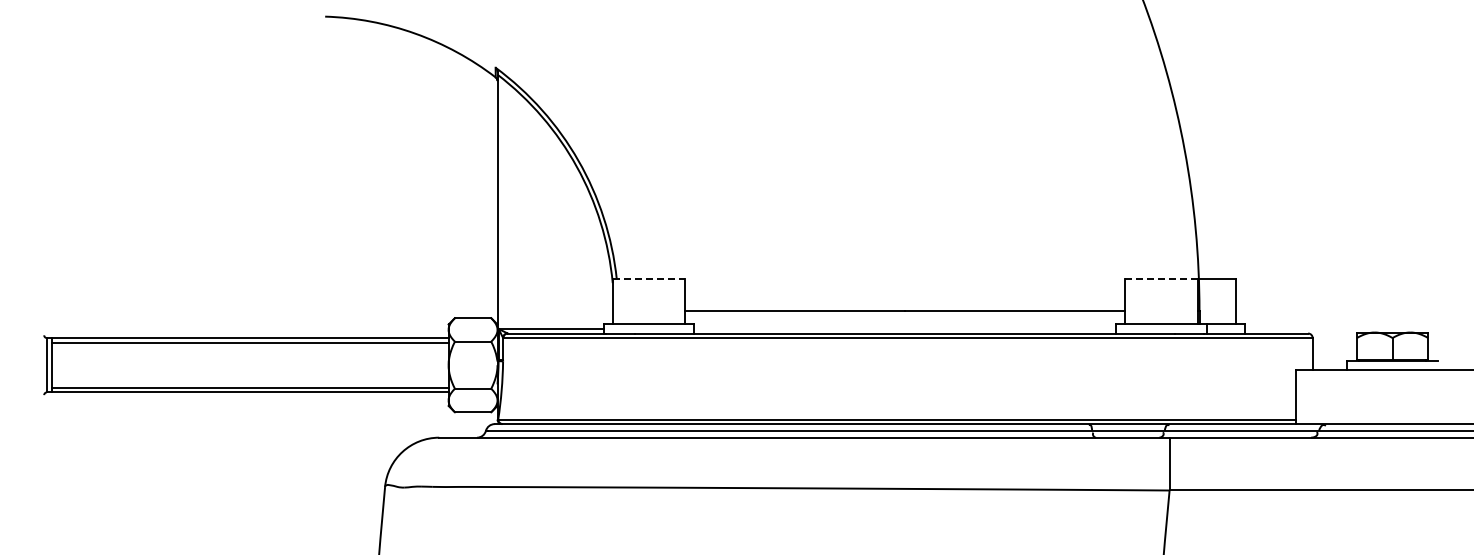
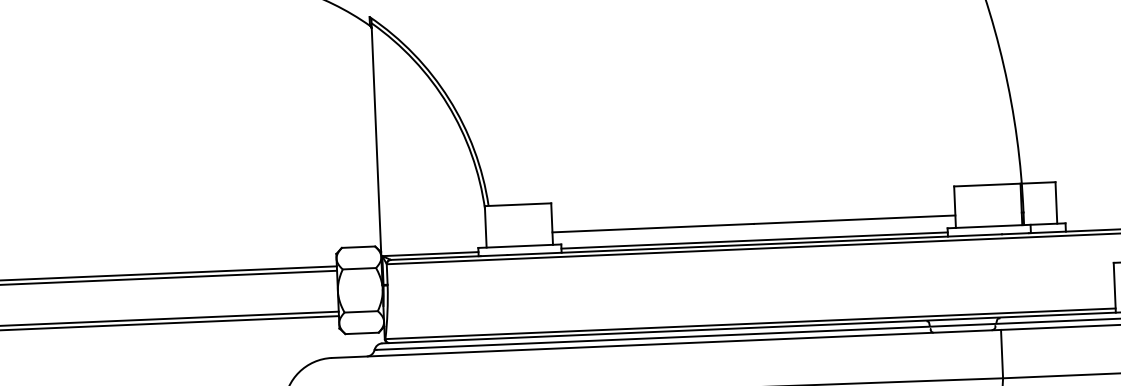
line: (649, 279) -> (518, 205), dashed -> solid
line: (1161, 279) -> (987, 185), dashed -> solid
line: (905, 329) -> (754, 240), added

